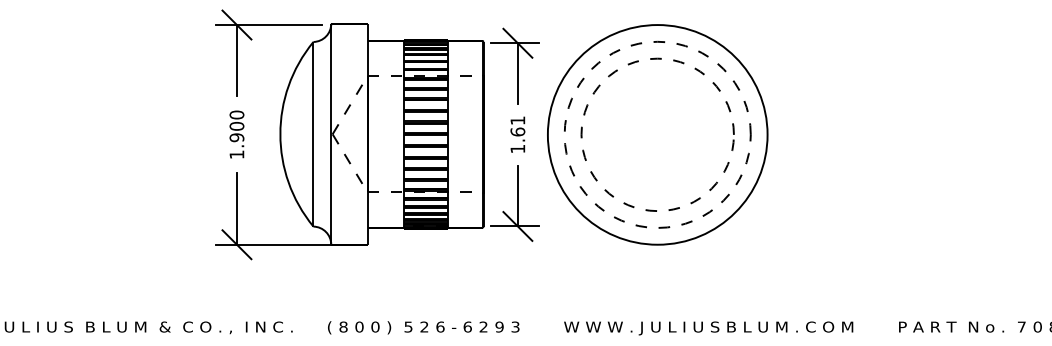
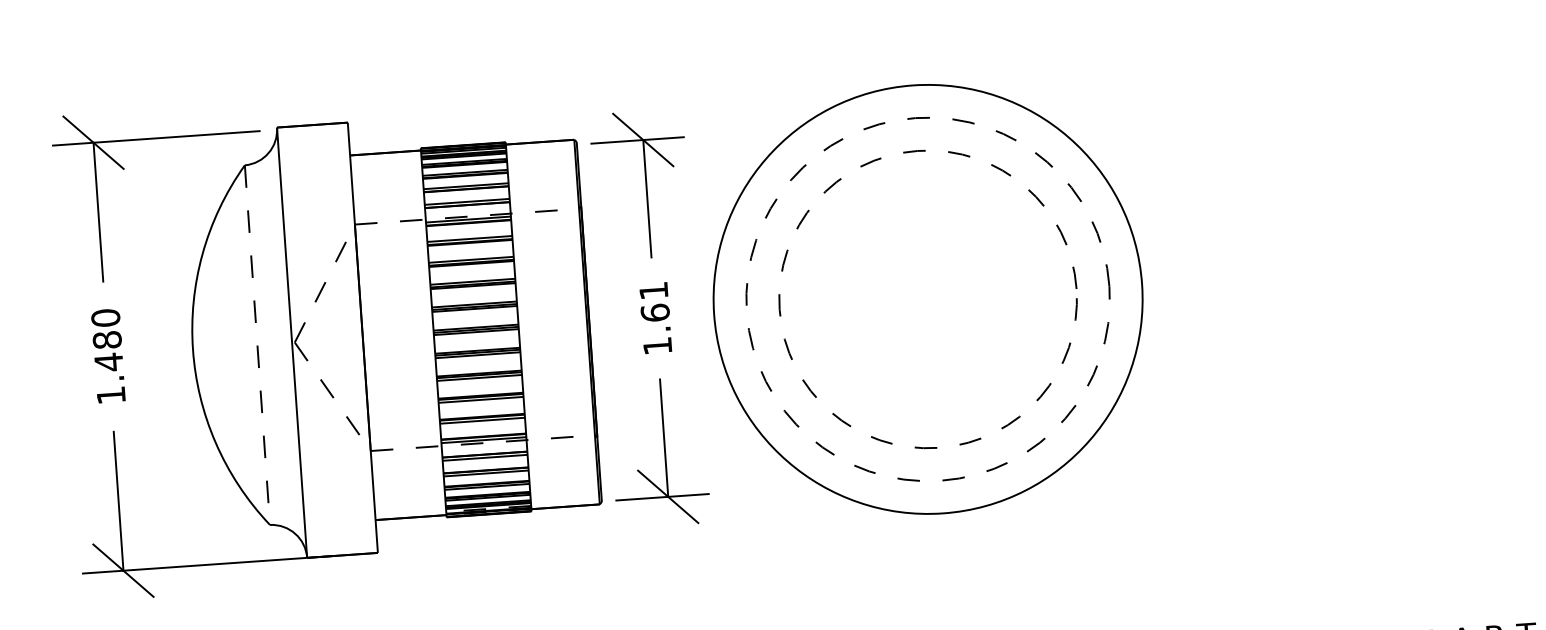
text: (236, 132) -> (107, 352), 1.900 -> 1.480
line: (313, 134) -> (257, 345), solid -> dashed

